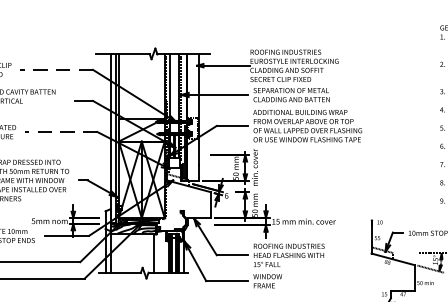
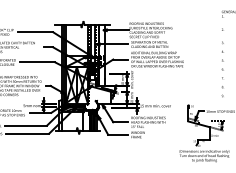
line: (56, 70) -> (35, 32), dashed -> solid
line: (60, 132) -> (37, 62), dashed -> solid

